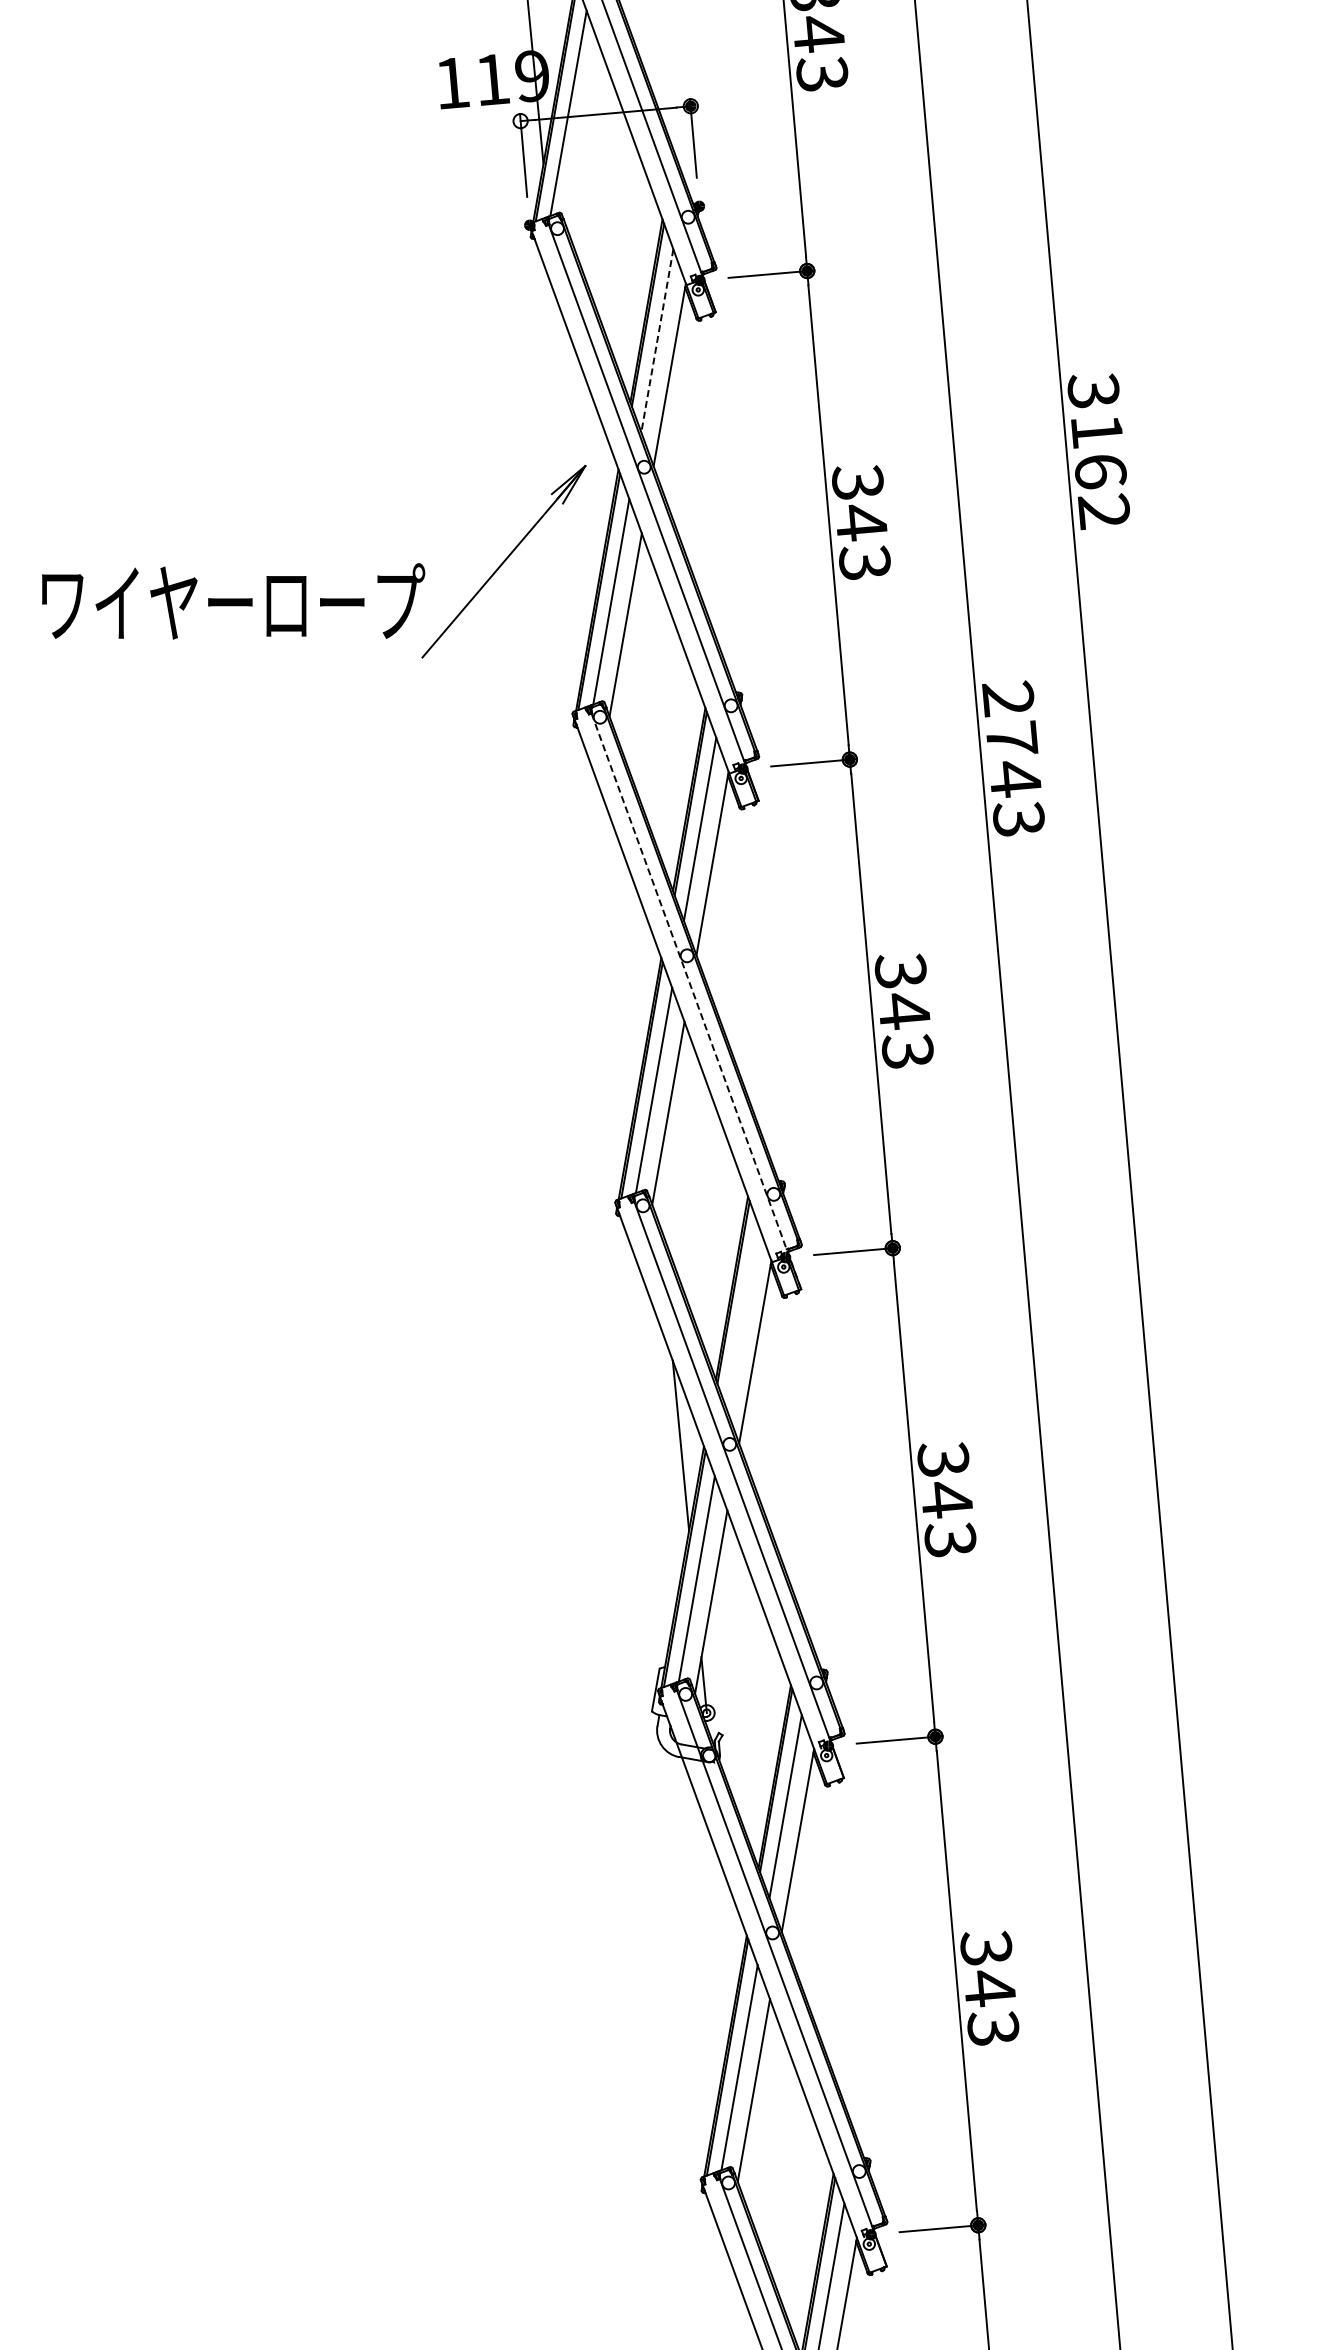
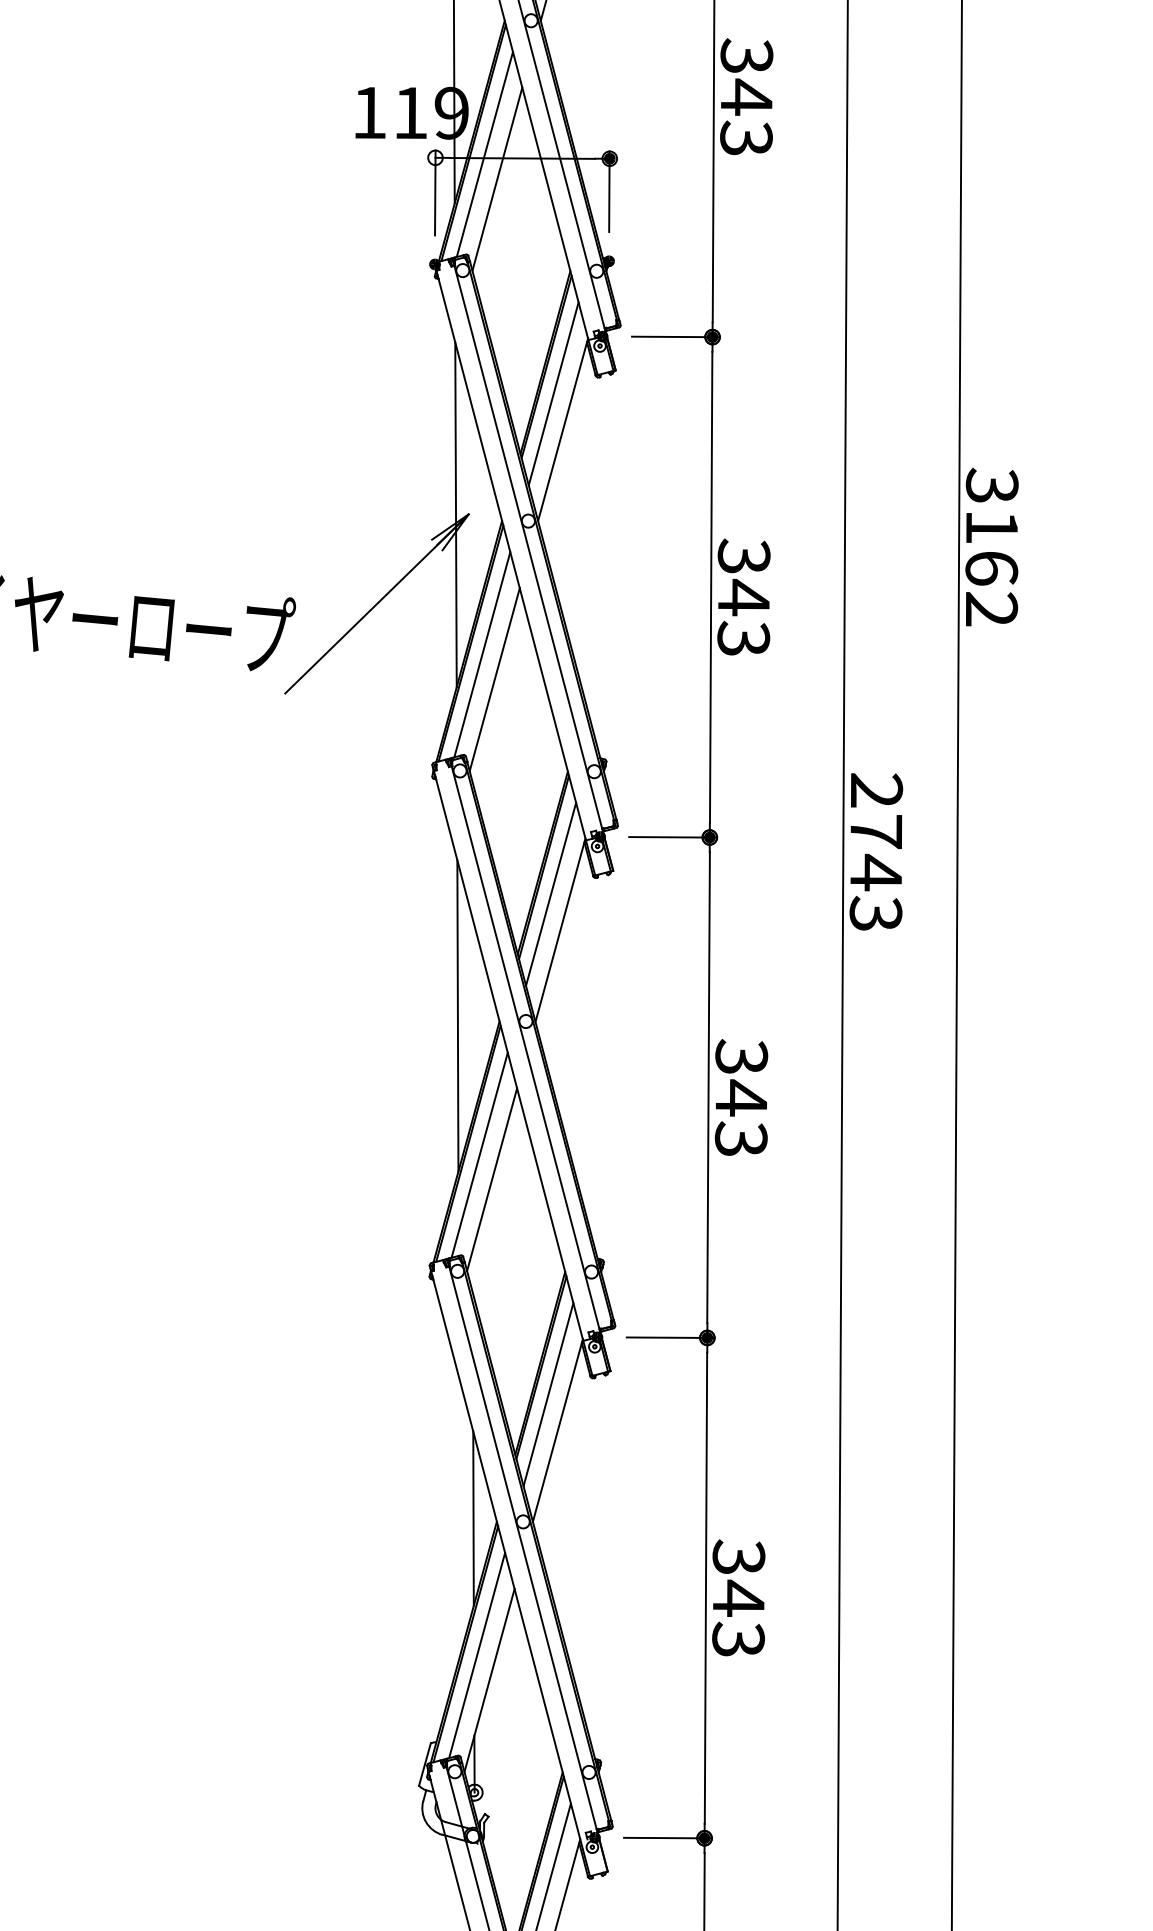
line: (582, 135) -> (496, 178), added
line: (657, 340) -> (553, 393), dashed -> solid
line: (572, 467) -> (455, 514), added
line: (619, 956) -> (457, 1015), added
line: (696, 1001) -> (531, 1068), dashed -> solid
line: (742, 1317) -> (548, 1394), added

